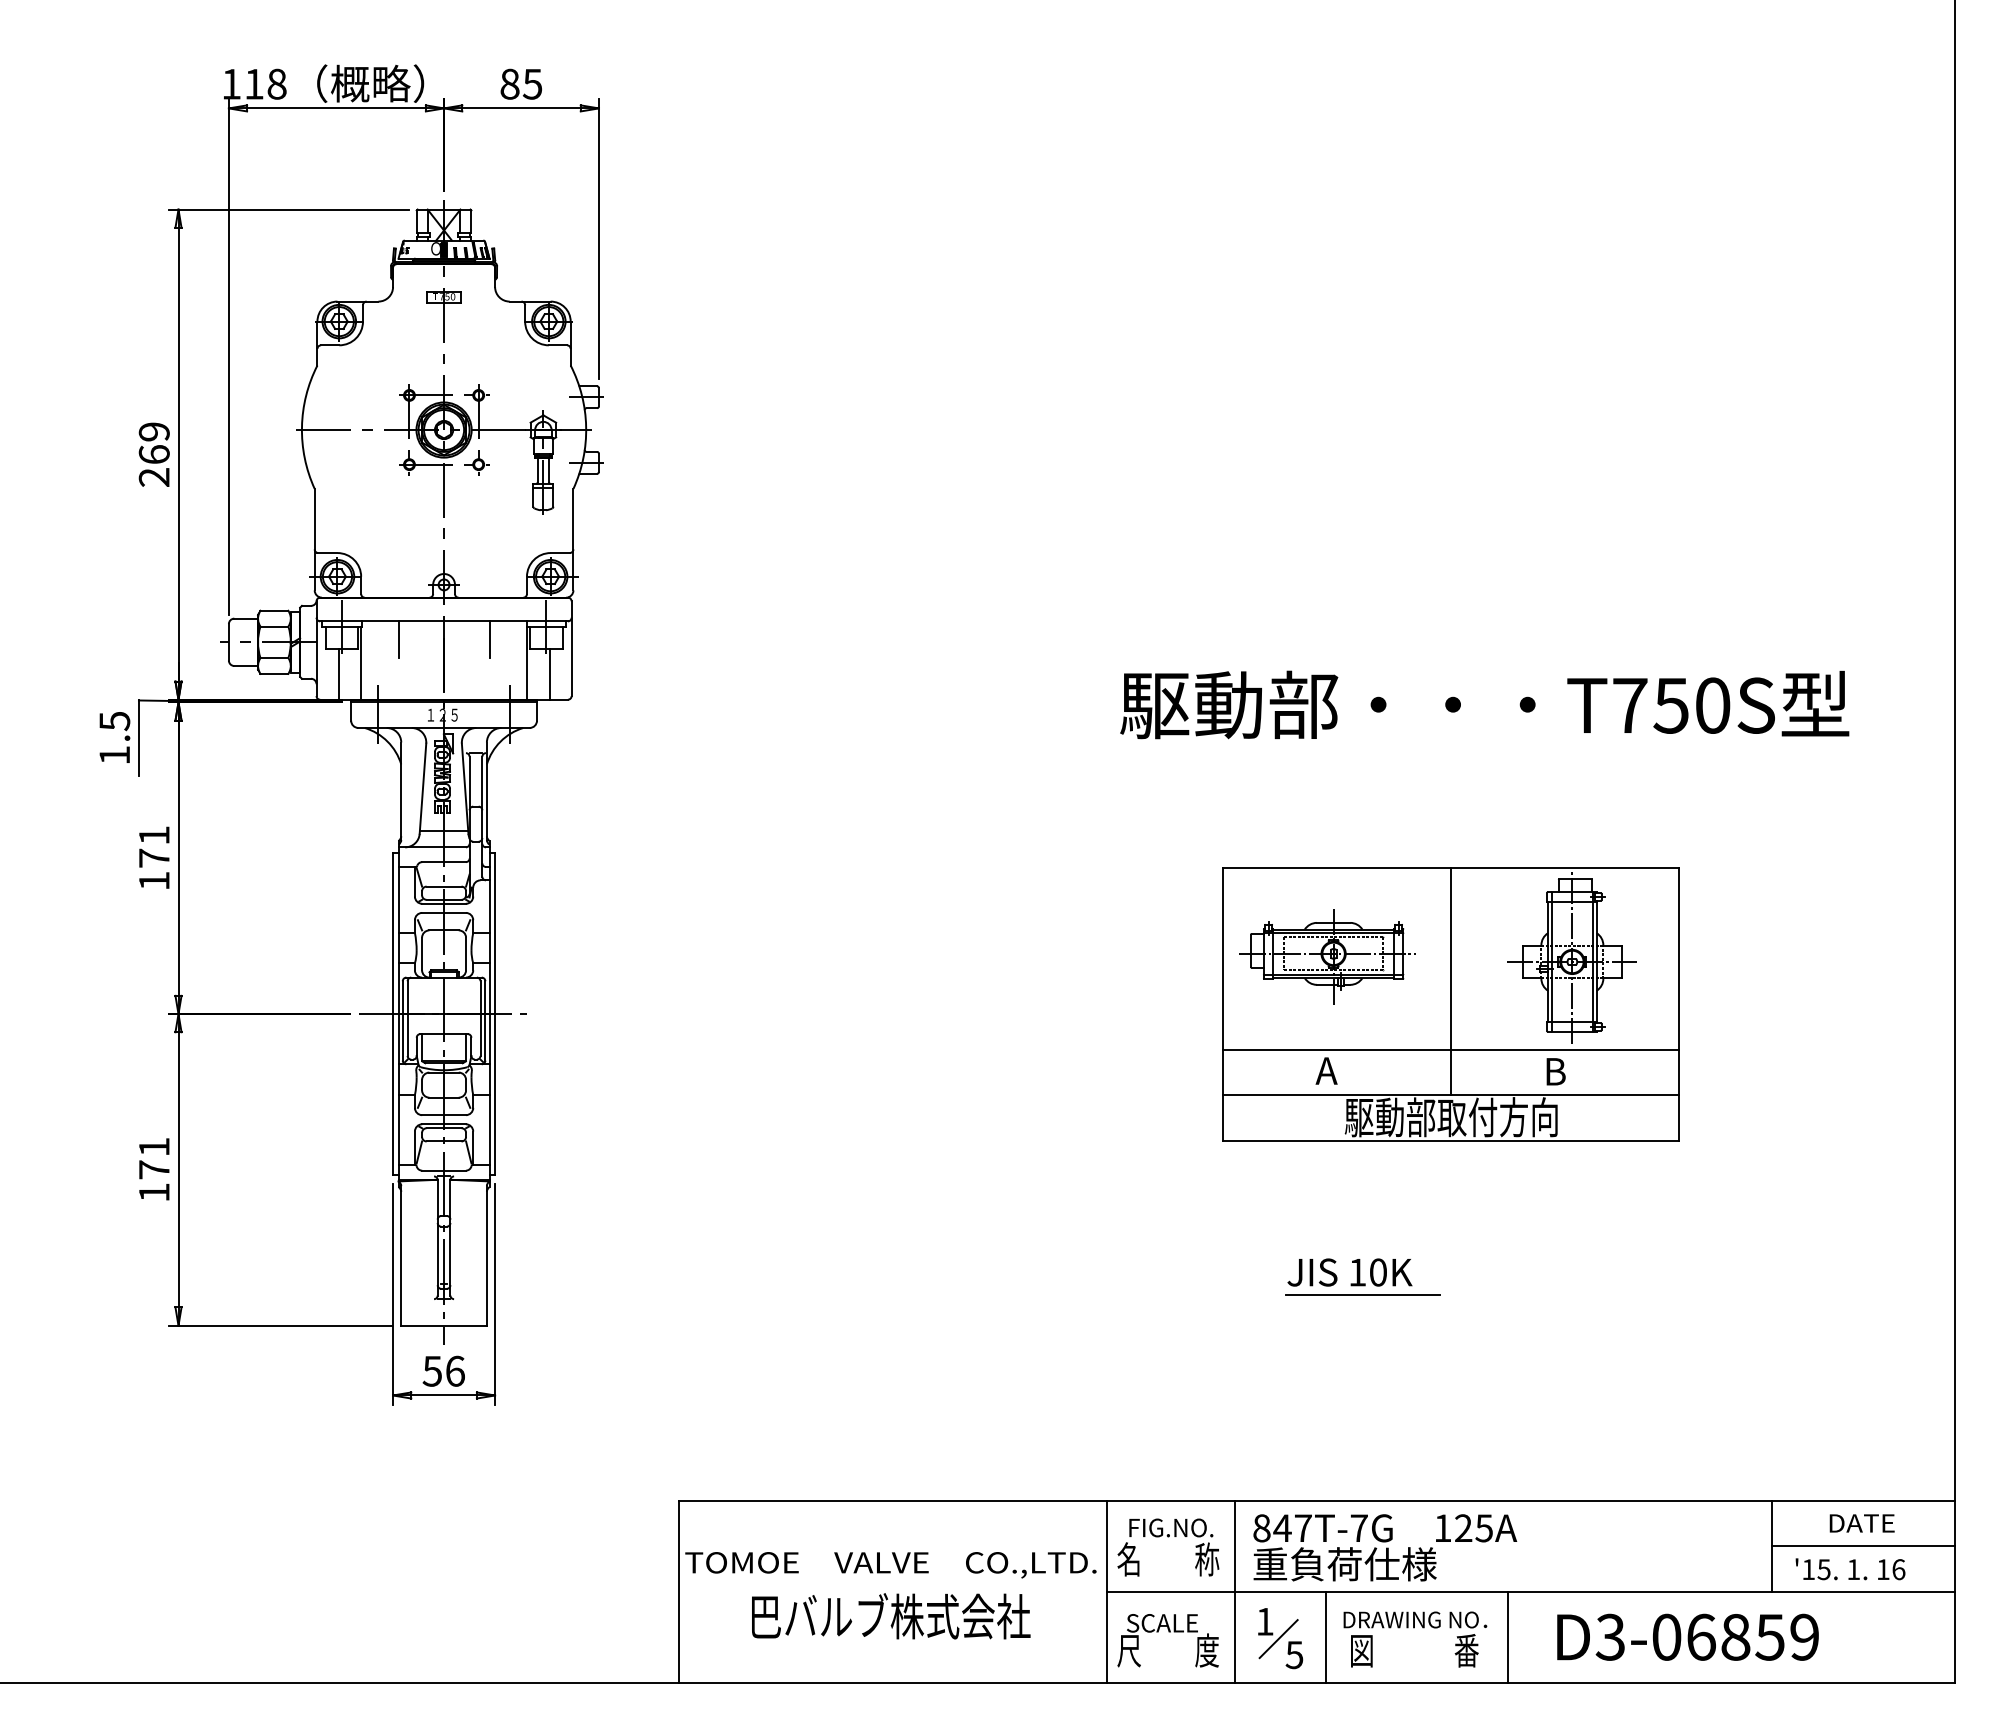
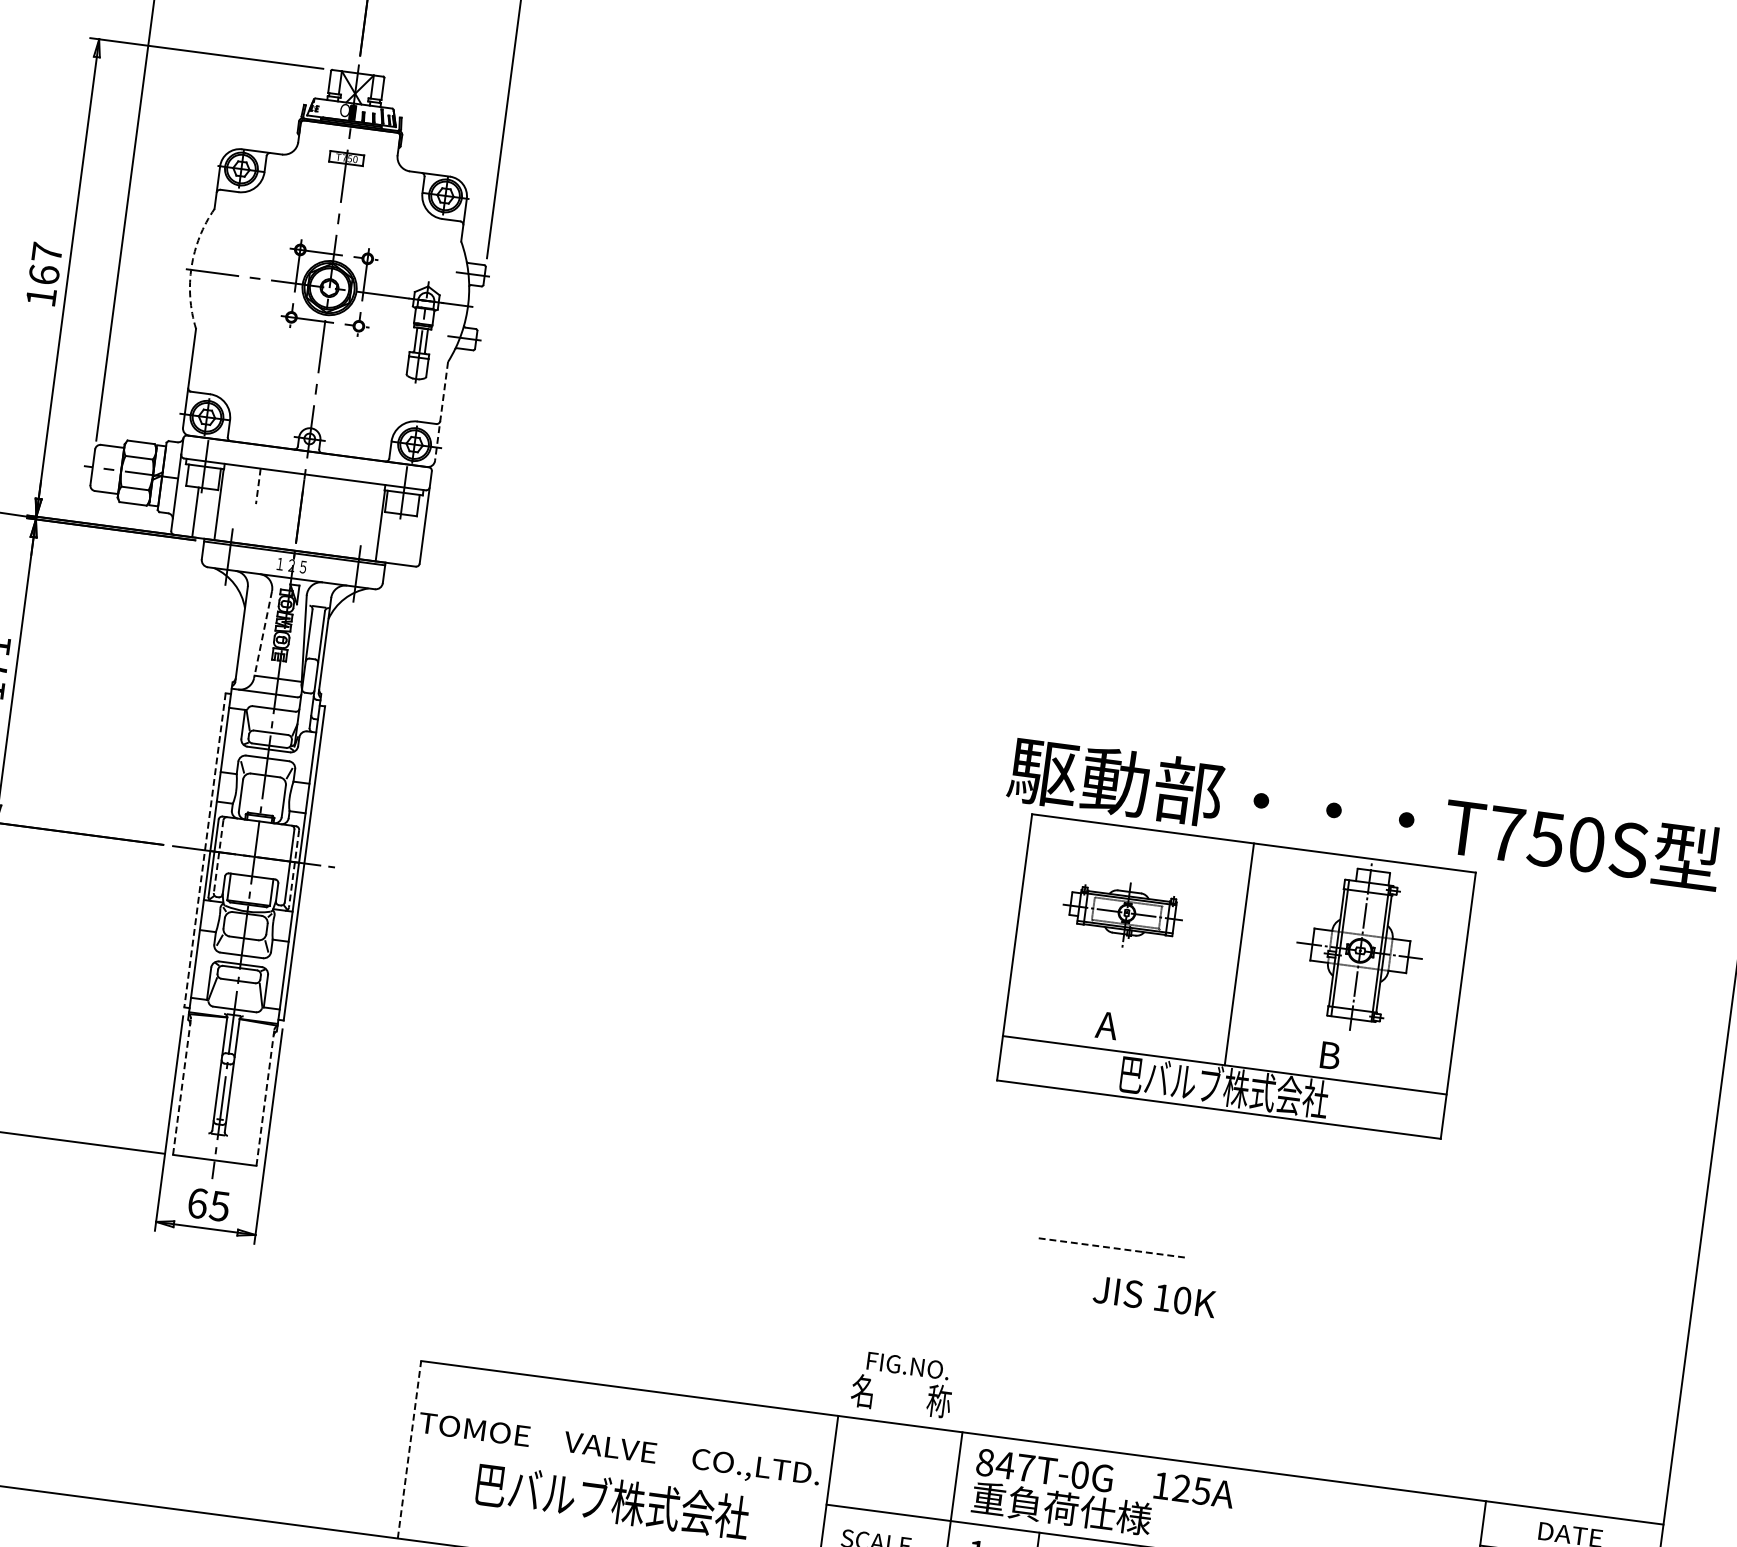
arc: (301, 426) -> (191, 266), solid -> dashed
text: (153, 454) -> (43, 274), 269 -> 167
line: (573, 539) -> (441, 411), solid -> dashed
line: (489, 639) -> (346, 497), removed
line: (398, 640) -> (258, 487), solid -> dashed
line: (549, 673) -> (401, 538), removed
text: (1484, 704) -> (1364, 814), moved
line: (422, 789) -> (262, 635), solid -> dashed
part: (1327, 956) -> (1122, 914), size x0.7
line: (393, 1014) -> (205, 850), solid -> dashed
line: (407, 1019) -> (218, 857), solid -> dashed
line: (485, 1020) -> (294, 868), solid -> dashed
line: (1450, 1049) -> (1230, 1020), removed
text: (1451, 1116) -> (1222, 1085), 駆動部取付方向 -> 巴バルブ株式会社
line: (401, 1255) -> (182, 1086), solid -> dashed
line: (486, 1255) -> (265, 1097), solid -> dashed
text: (1349, 1272) -> (1154, 1296), moved
line: (1363, 1294) -> (1114, 1247), solid -> dashed
text: (443, 1370) -> (208, 1204), 56 -> 65
text: (1358, 1528) -> (1079, 1475), 847T-7G -> 847T-0G
text: (1168, 1547) -> (903, 1384), moved
line: (679, 1591) -> (409, 1449), solid -> dashed

